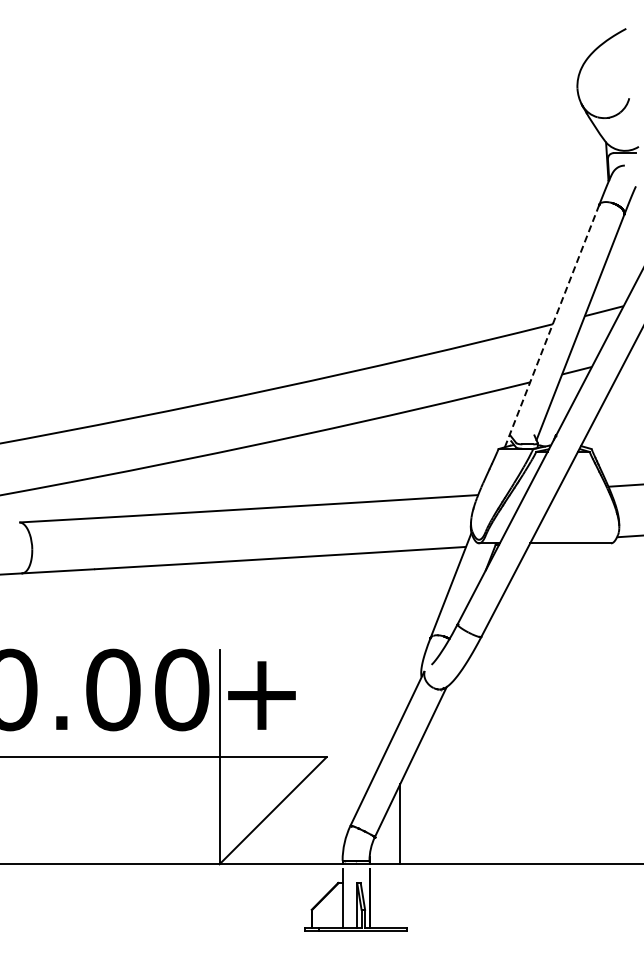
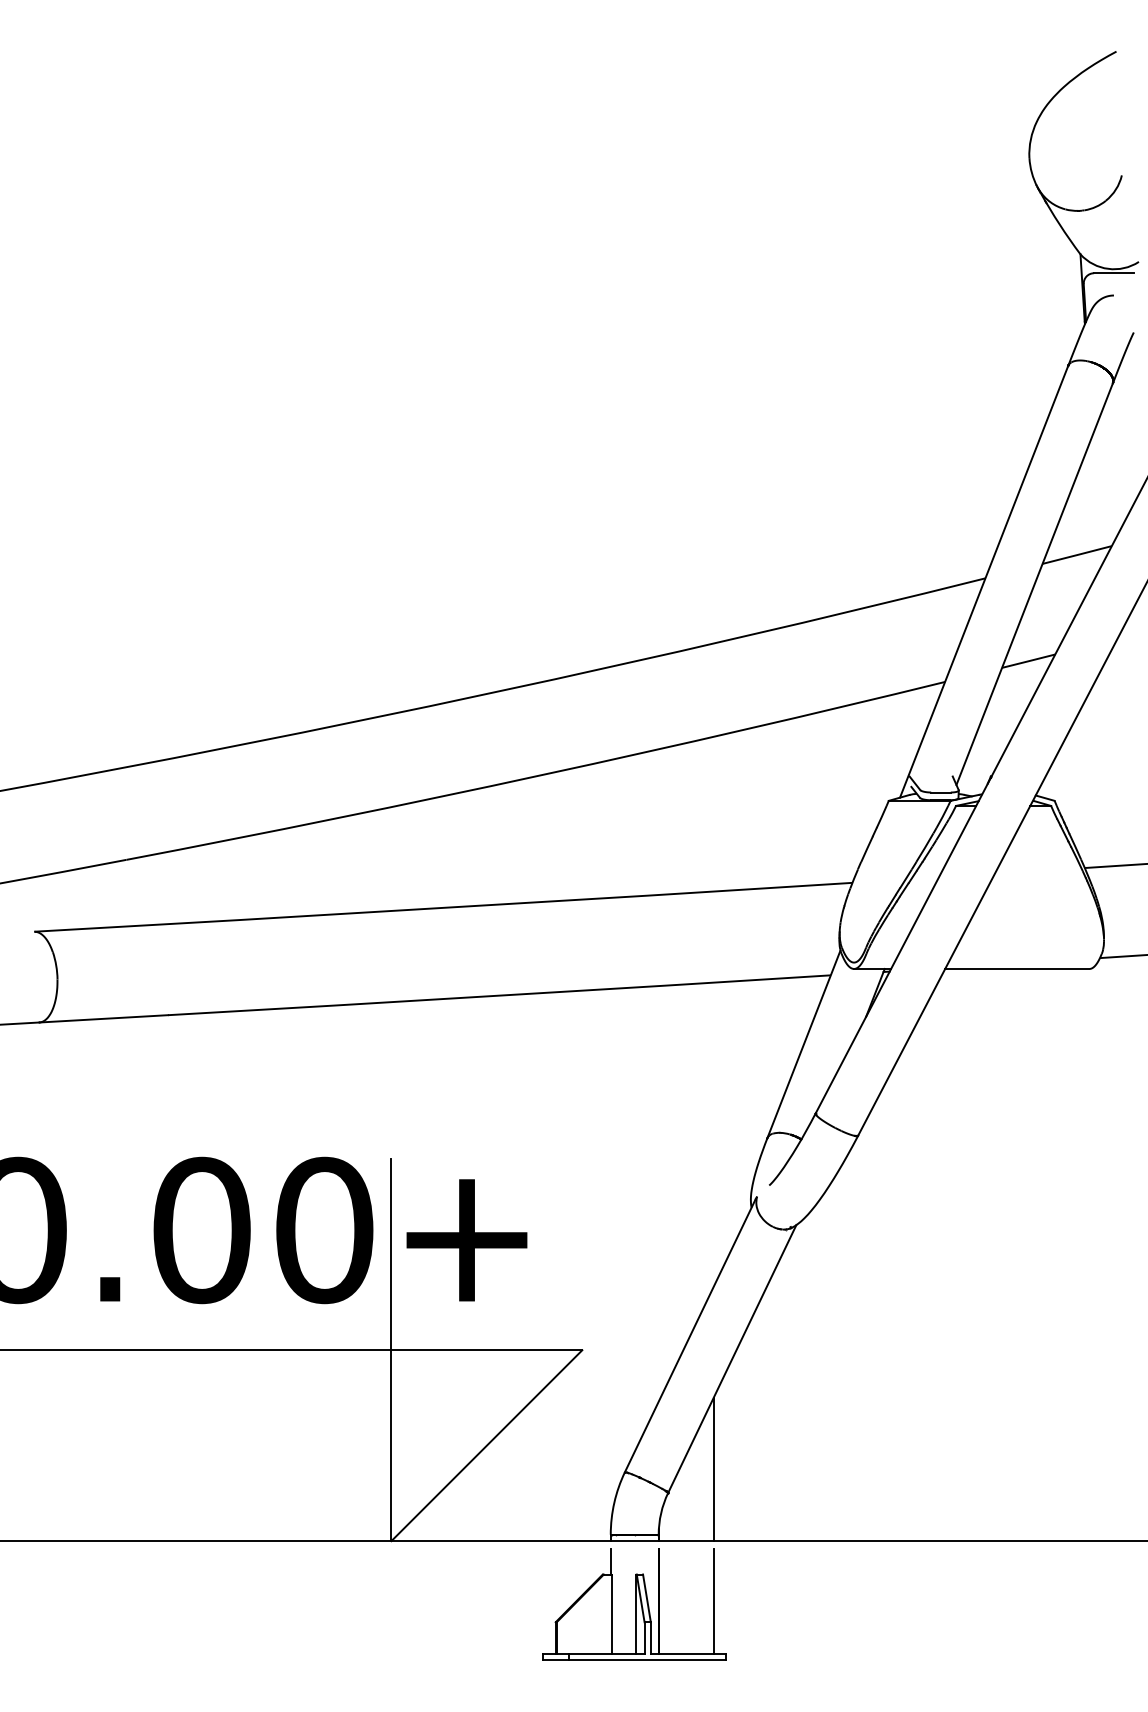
line: (552, 326) -> (984, 582), dashed -> solid
line: (400, 897) -> (713, 1600), added

